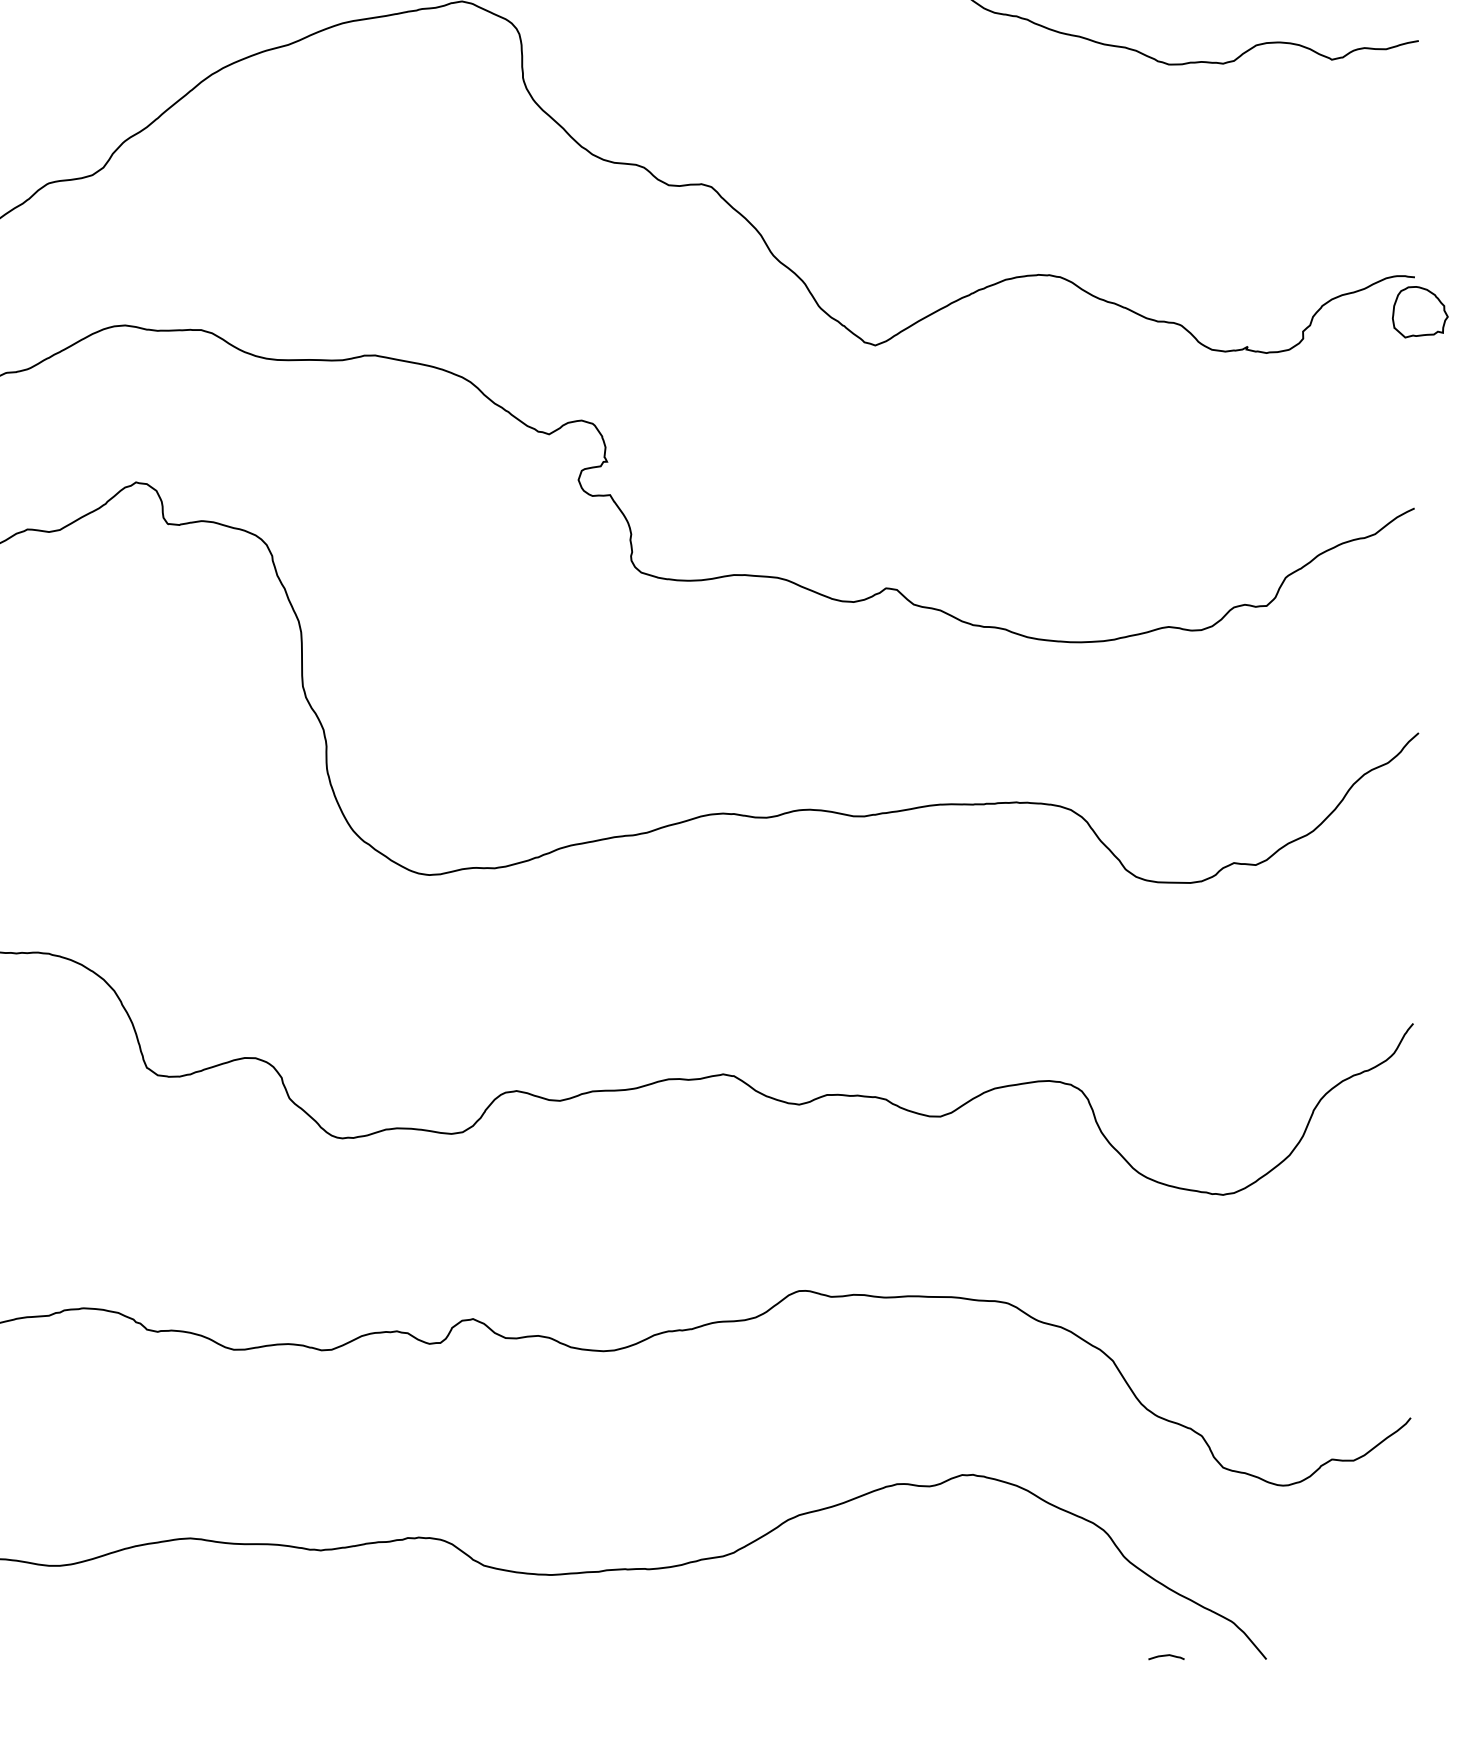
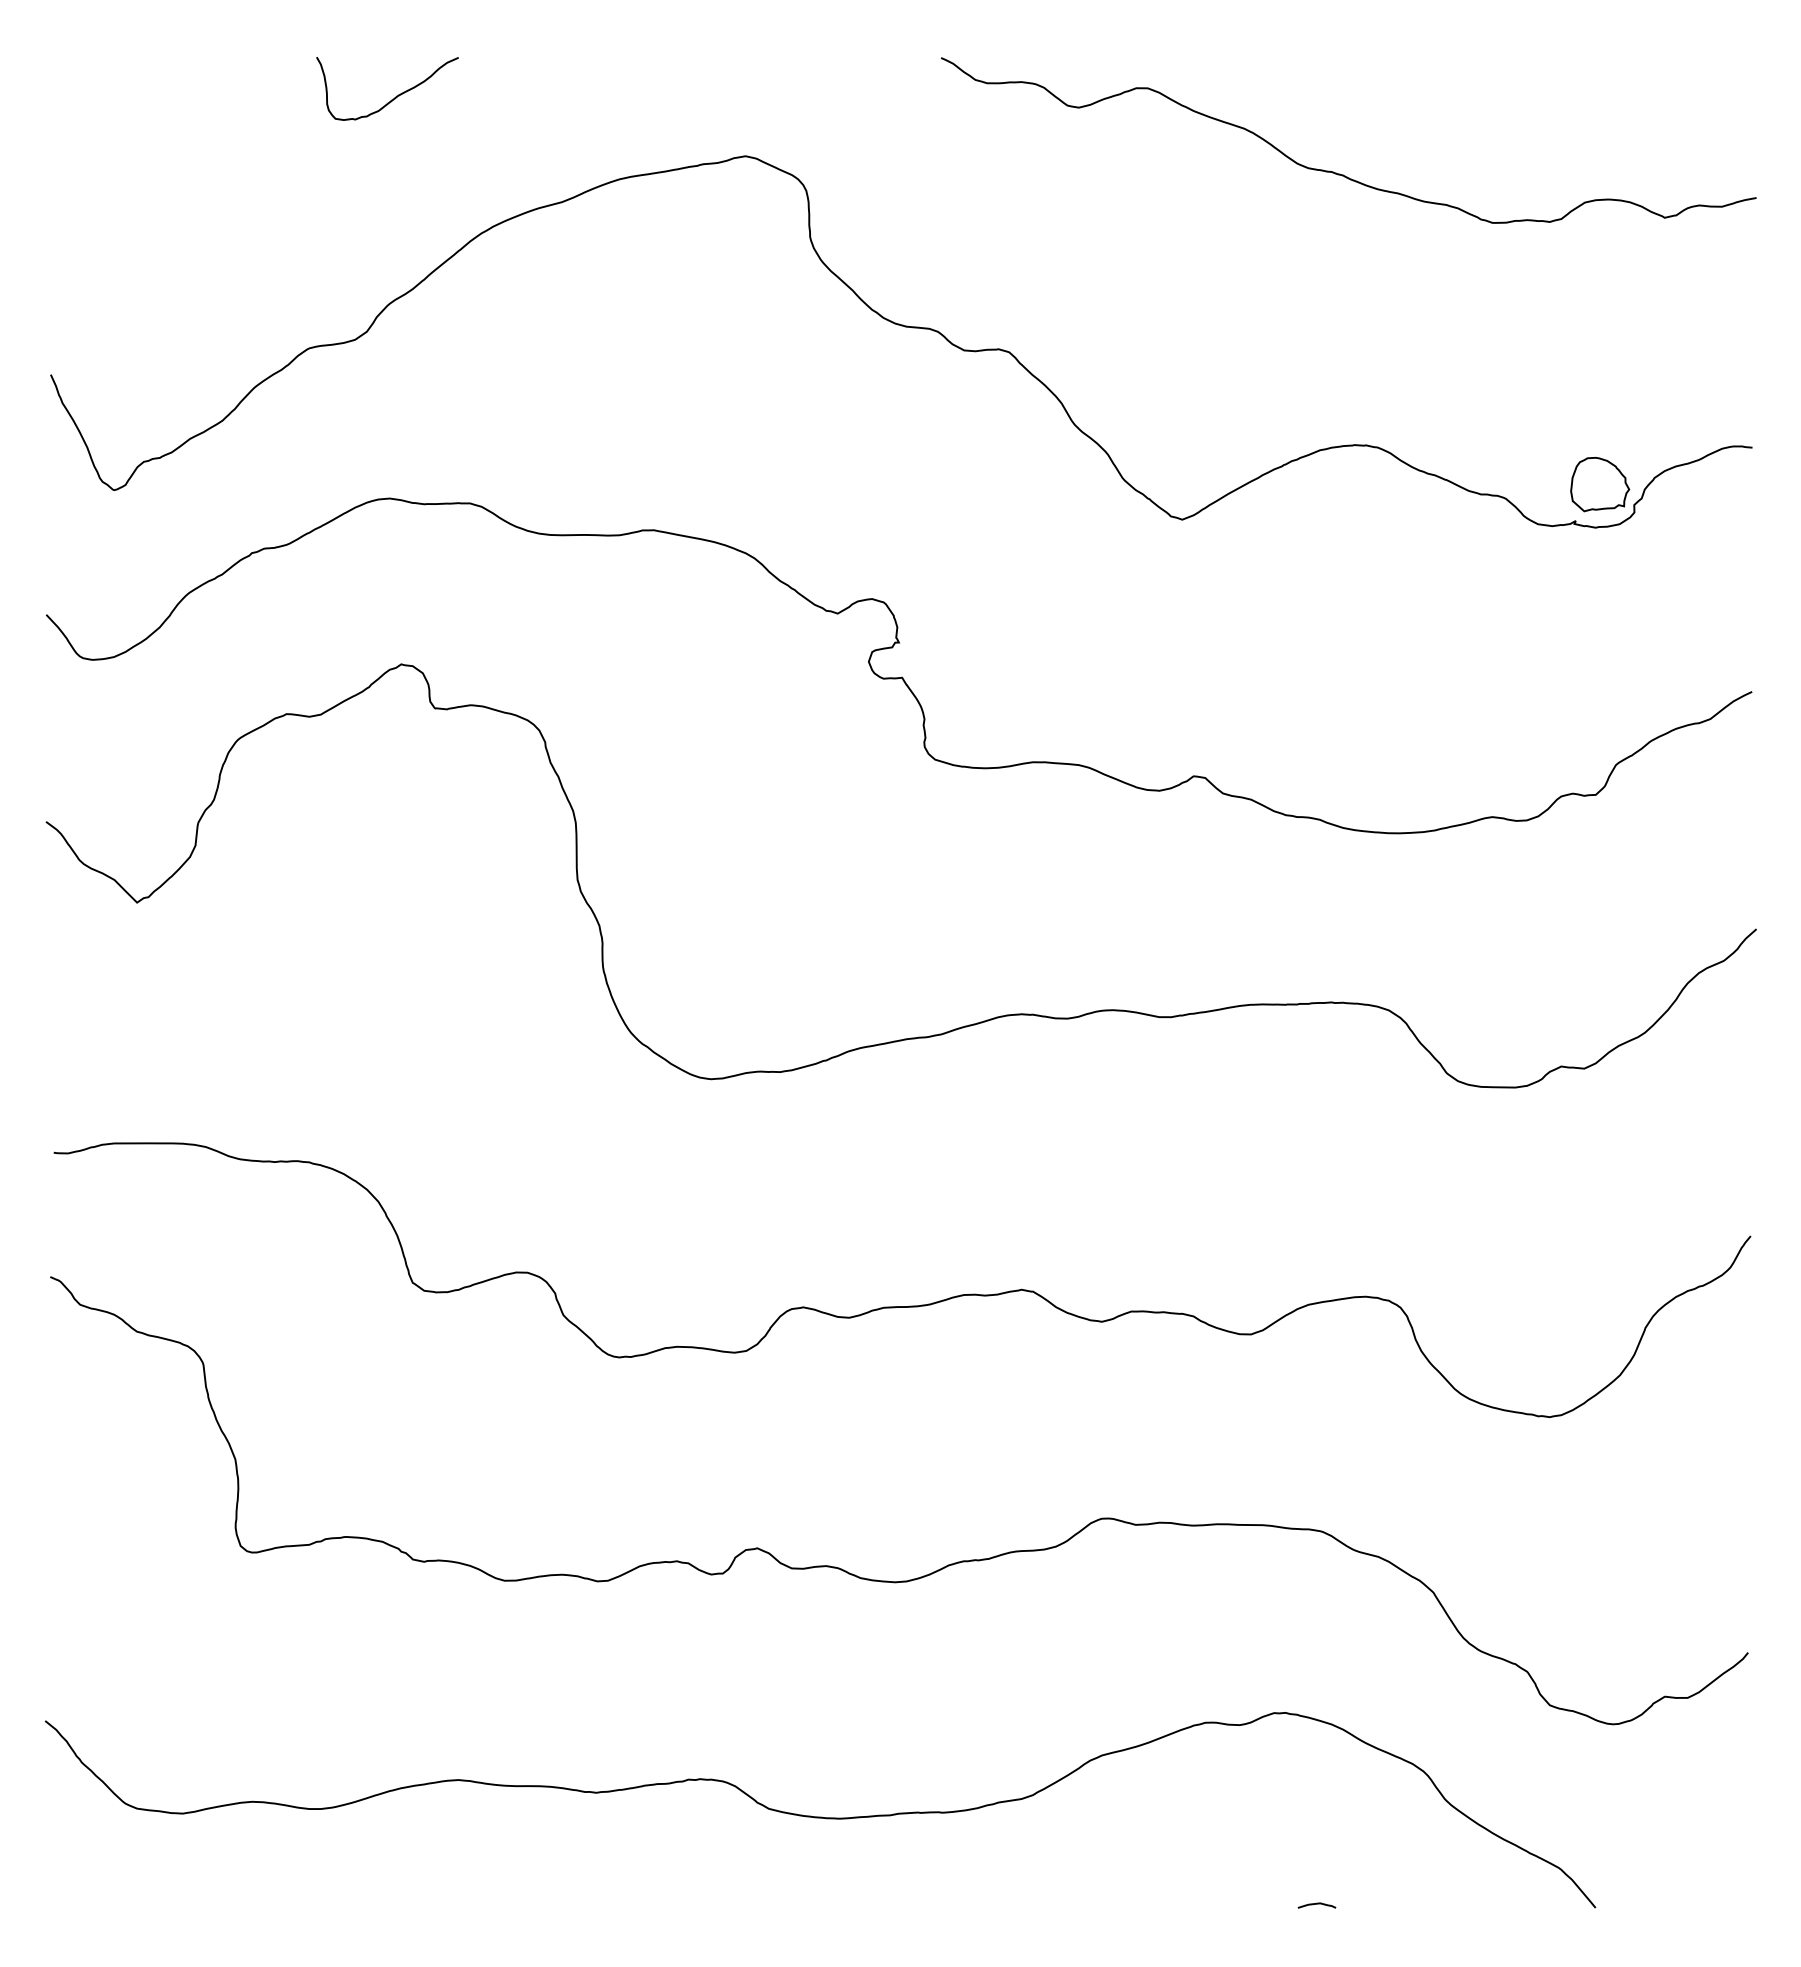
part: (1420, 312) -> (1600, 484), moved
curve: (1166, 1656) -> (1316, 1904), moved

